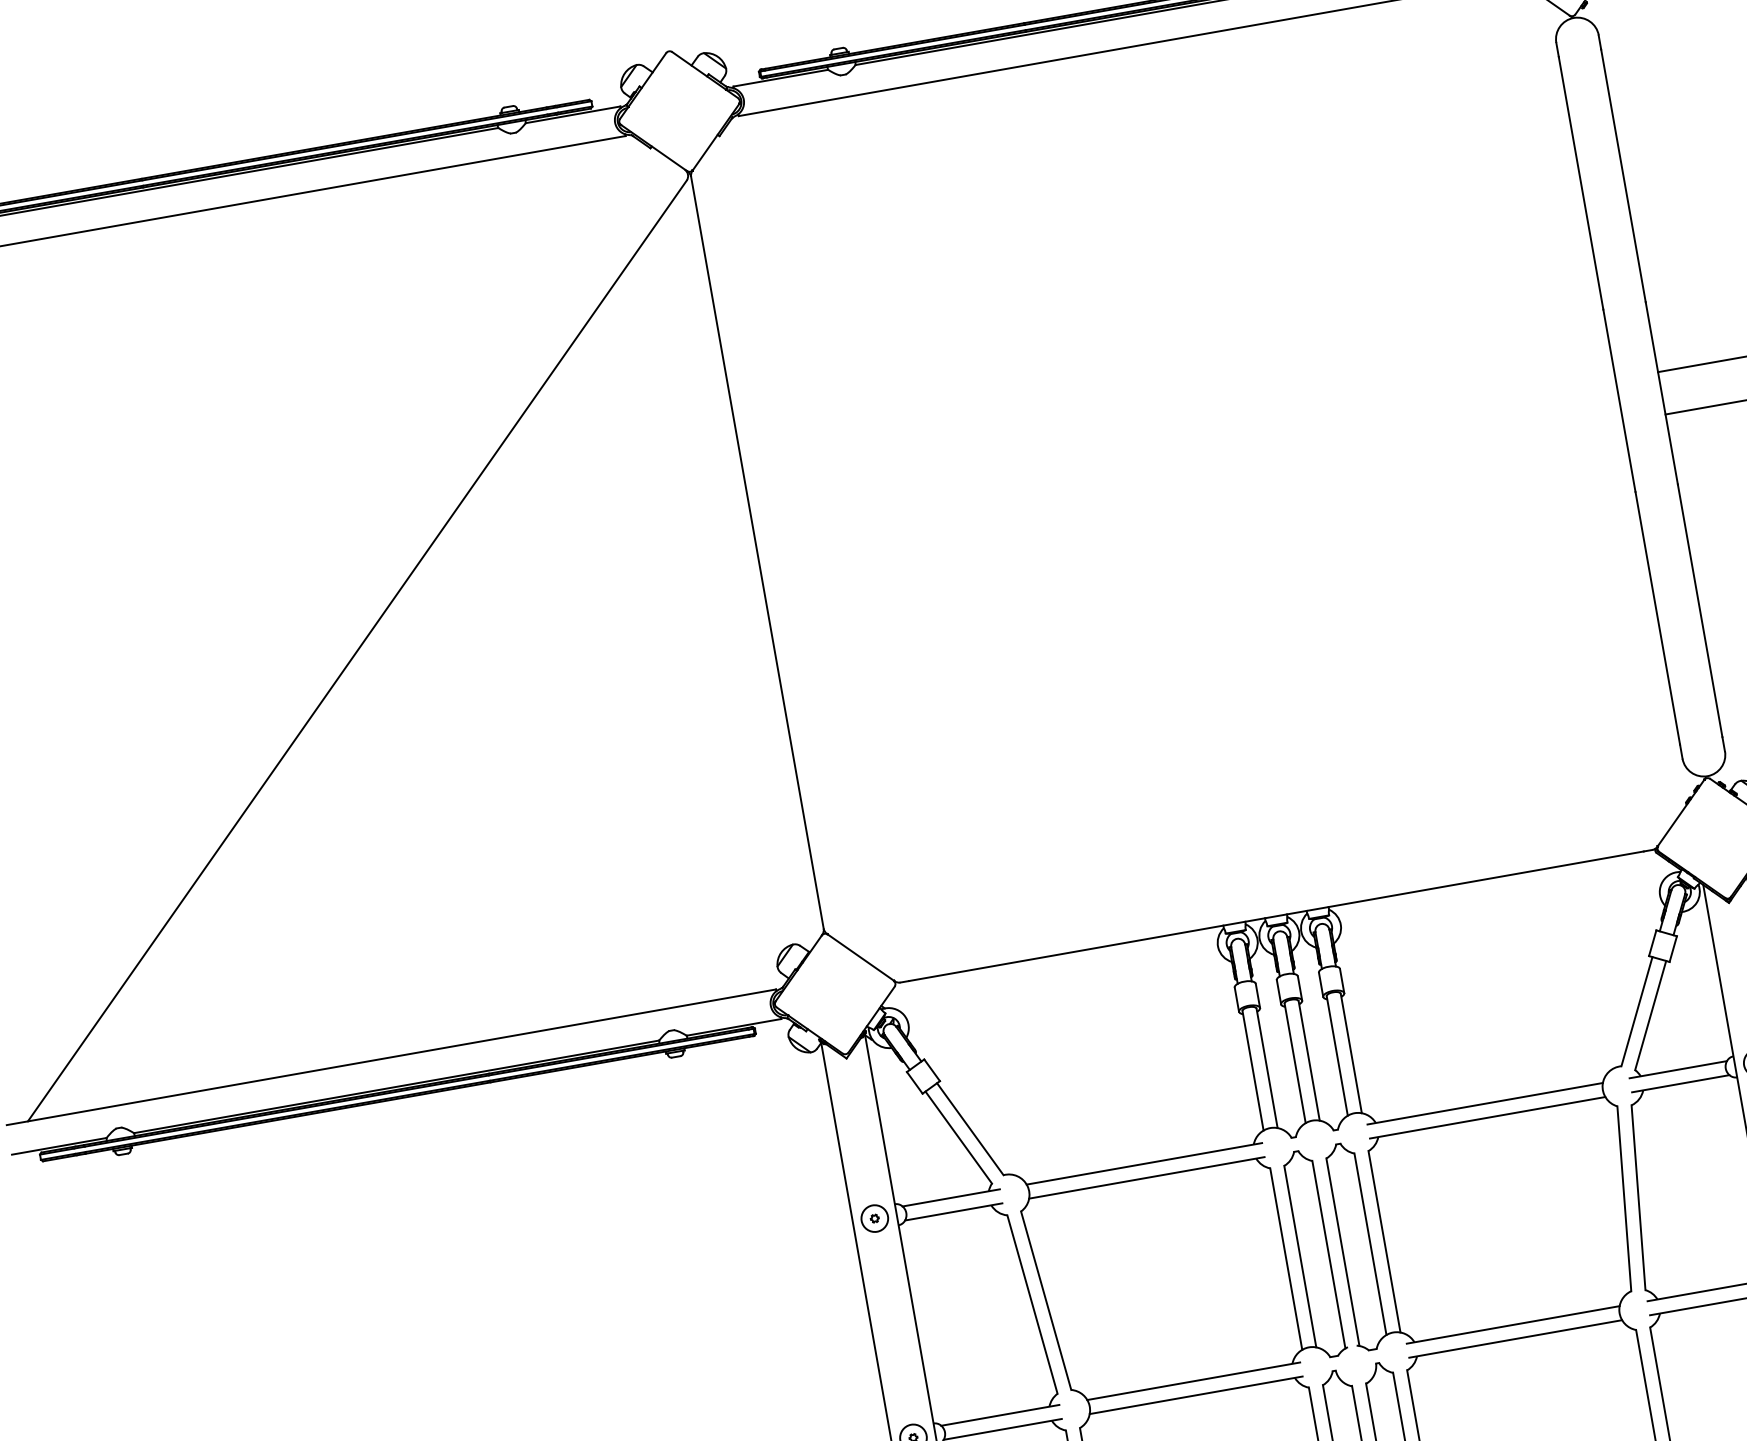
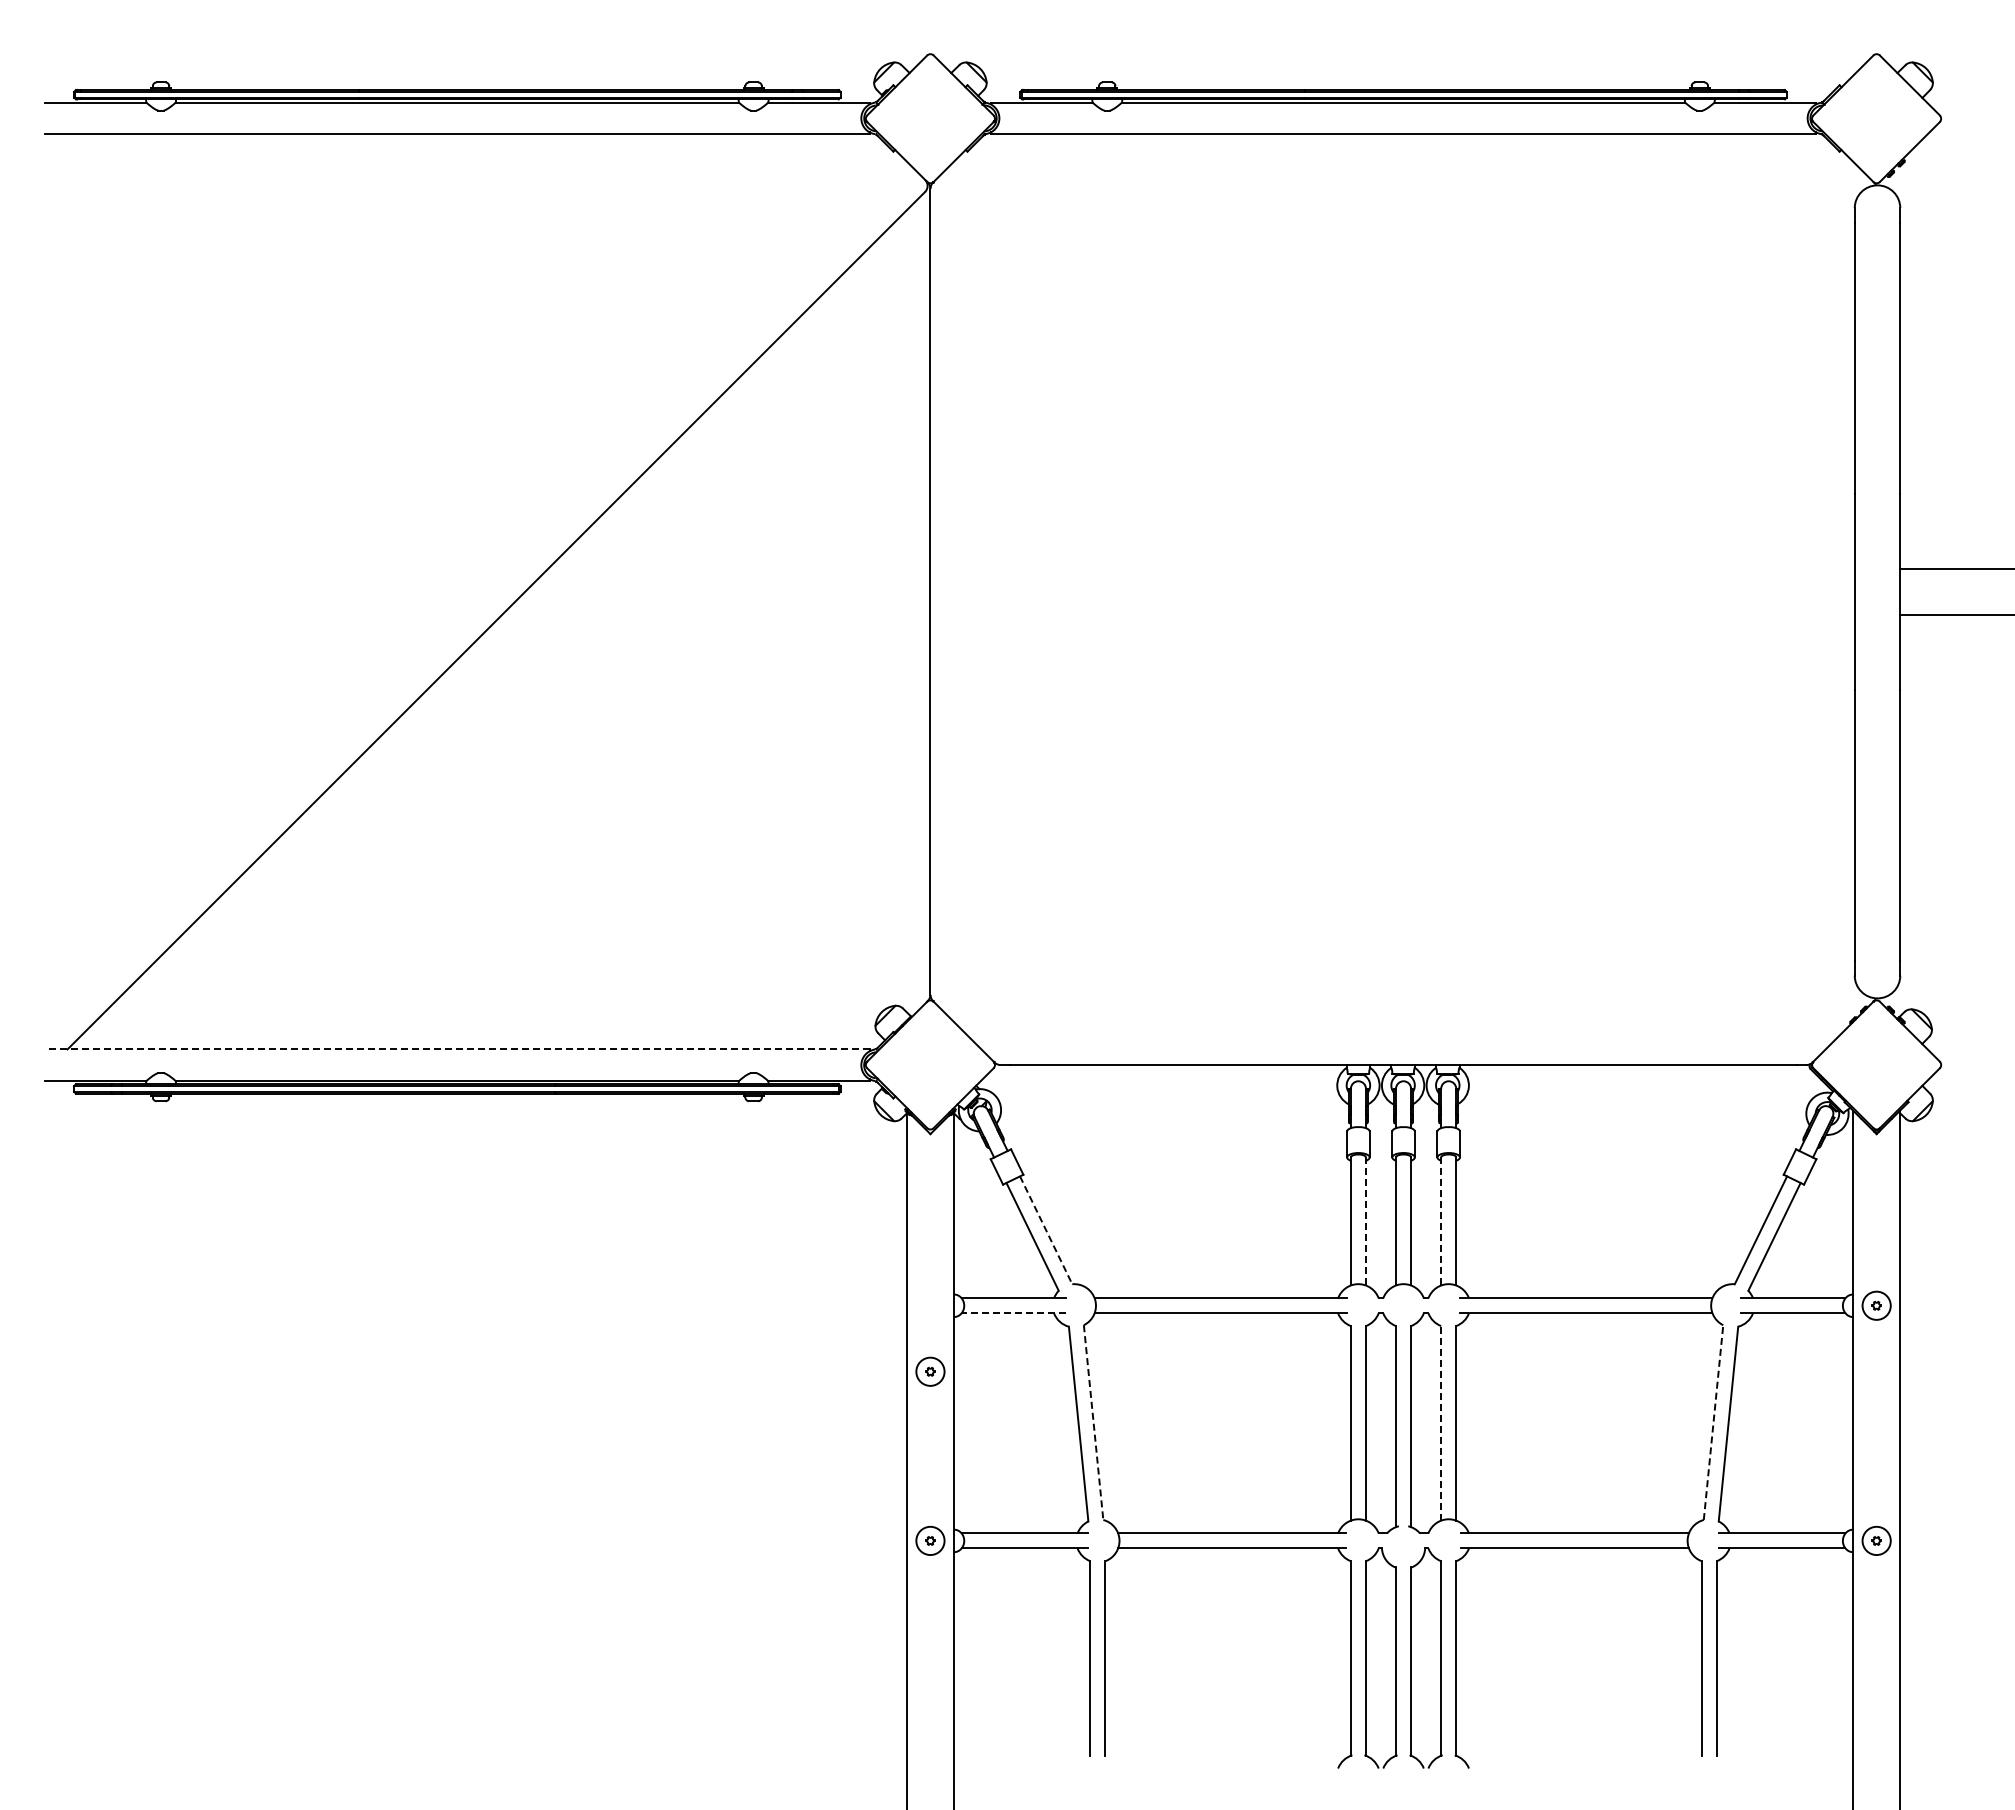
line: (1337, 1055) -> (1441, 1220), solid -> dashed
line: (390, 1057) -> (456, 1049), solid -> dashed
line: (1266, 1067) -> (1365, 1220), solid -> dashed
line: (970, 1129) -> (1046, 1230), solid -> dashed
line: (1624, 1198) -> (1713, 1422), solid -> dashed
line: (953, 1212) -> (1013, 1313), solid -> dashed
part: (874, 1218) -> (930, 1371), moved
line: (1370, 1243) -> (1441, 1422), solid -> dashed
line: (1046, 1300) -> (1093, 1422), solid -> dashed

